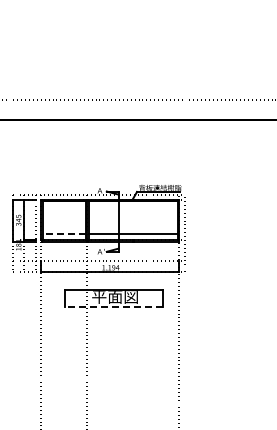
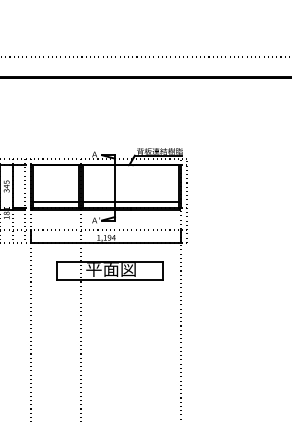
line: (63, 234) -> (55, 201), dashed -> solid
line: (113, 307) -> (109, 280), dashed -> solid

